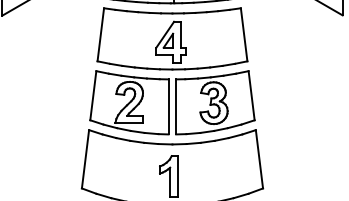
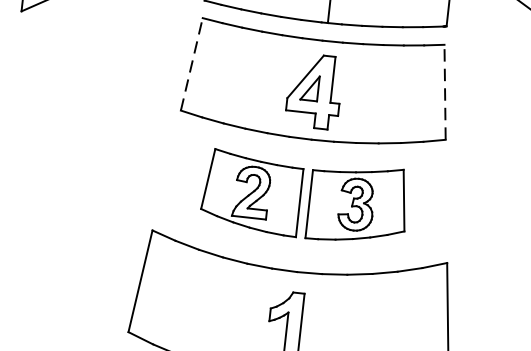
line: (100, 34) -> (191, 63), solid -> dashed
line: (244, 34) -> (445, 91), solid -> dashed
part: (172, 102) -> (305, 197), size x0.7

